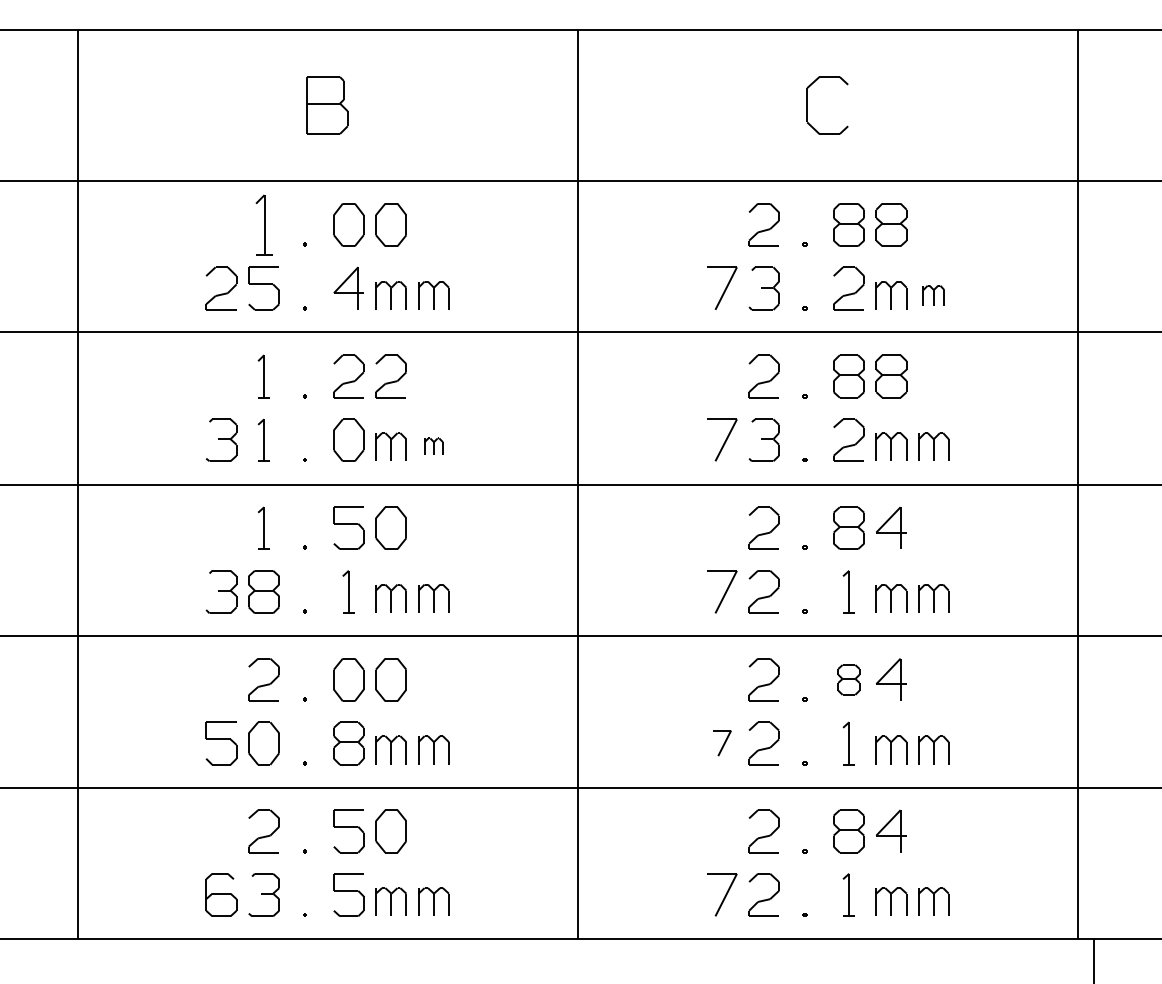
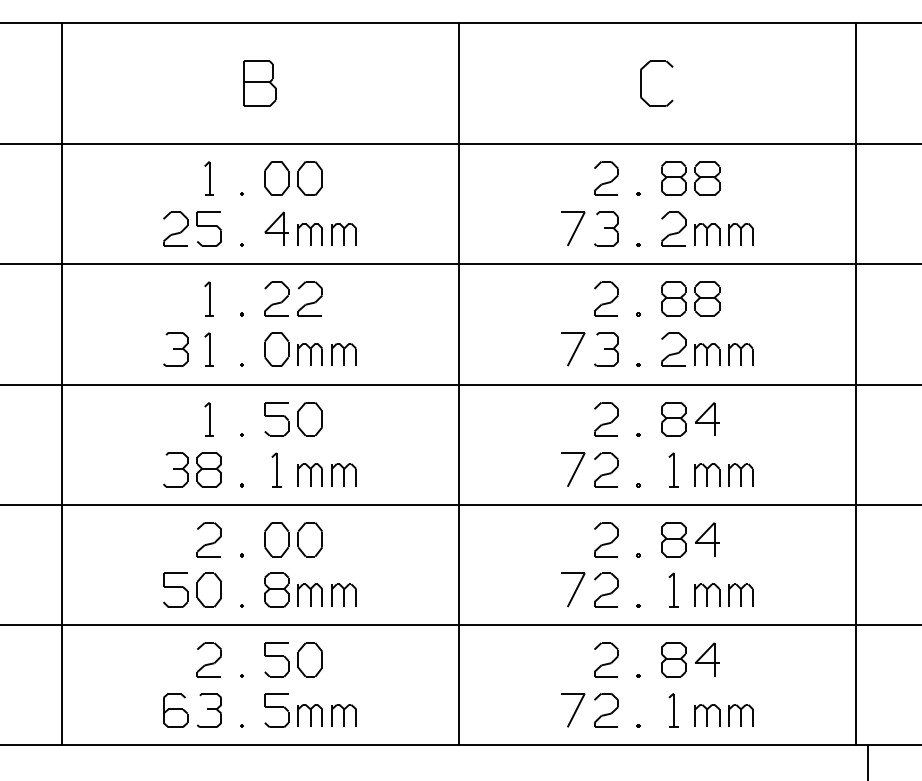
part: (263, 224) -> (209, 178), size x0.71
part: (933, 295) -> (740, 234), size x1.43
part: (433, 446) -> (343, 354), size x1.67
part: (848, 679) -> (673, 539), size x1.43
part: (722, 742) -> (573, 589), size x1.67

